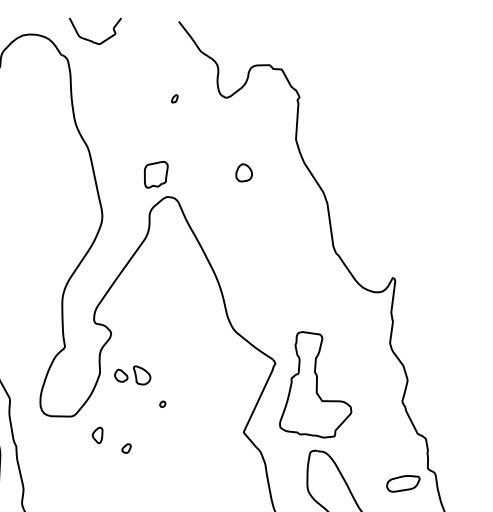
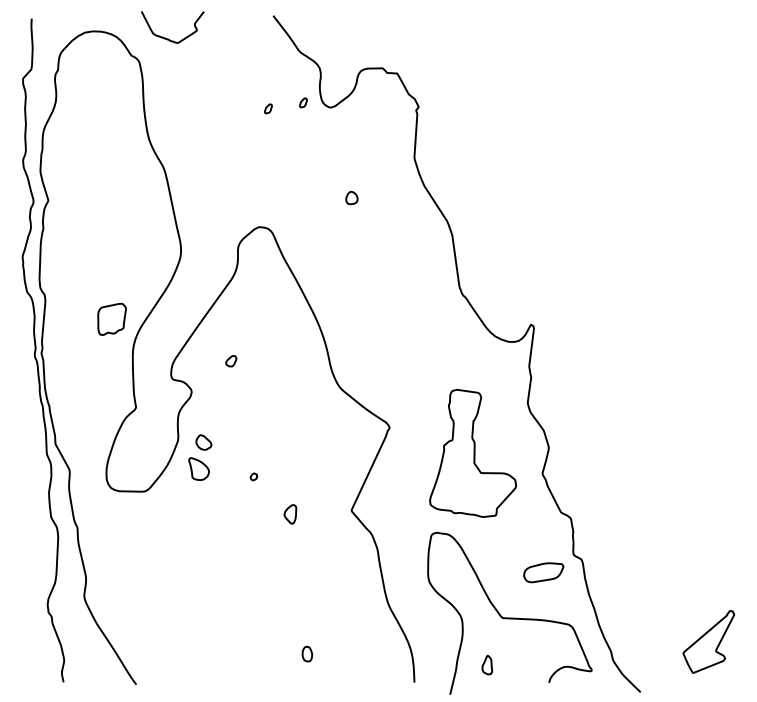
part: (203, 93) -> (303, 102), added
part: (243, 172) -> (351, 197), size x0.6
part: (155, 174) -> (111, 318), moved
part: (141, 374) -> (198, 468), moved
part: (315, 384) -> (472, 452), moved
part: (97, 435) -> (290, 514), moved
part: (126, 448) -> (231, 361), moved

